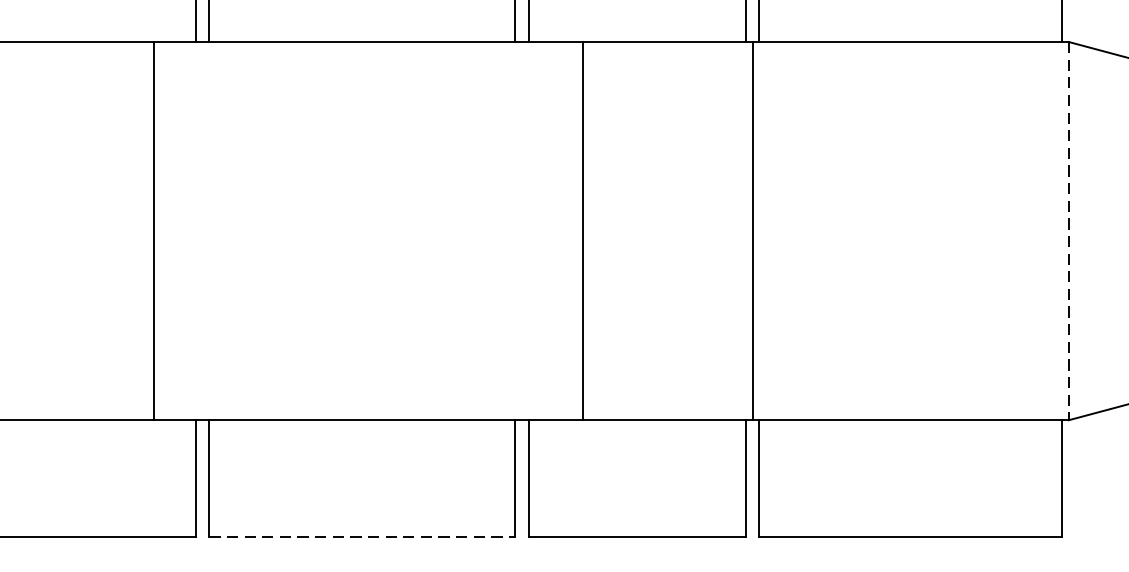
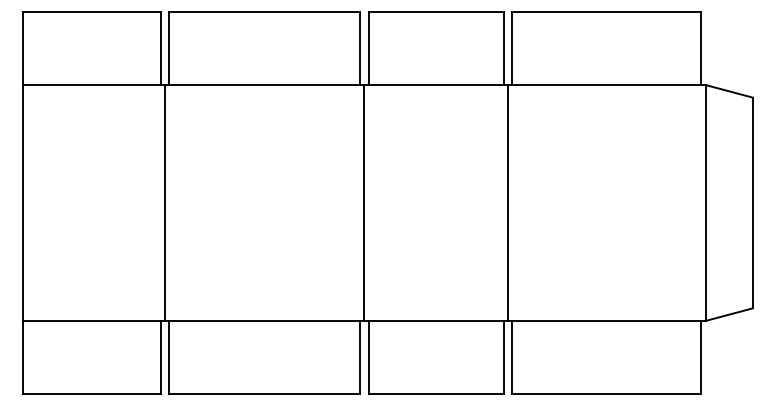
line: (153, 230) -> (164, 202), moved
line: (583, 230) -> (364, 202), moved
line: (1068, 231) -> (705, 203), dashed -> solid
line: (363, 536) -> (265, 393), dashed -> solid

